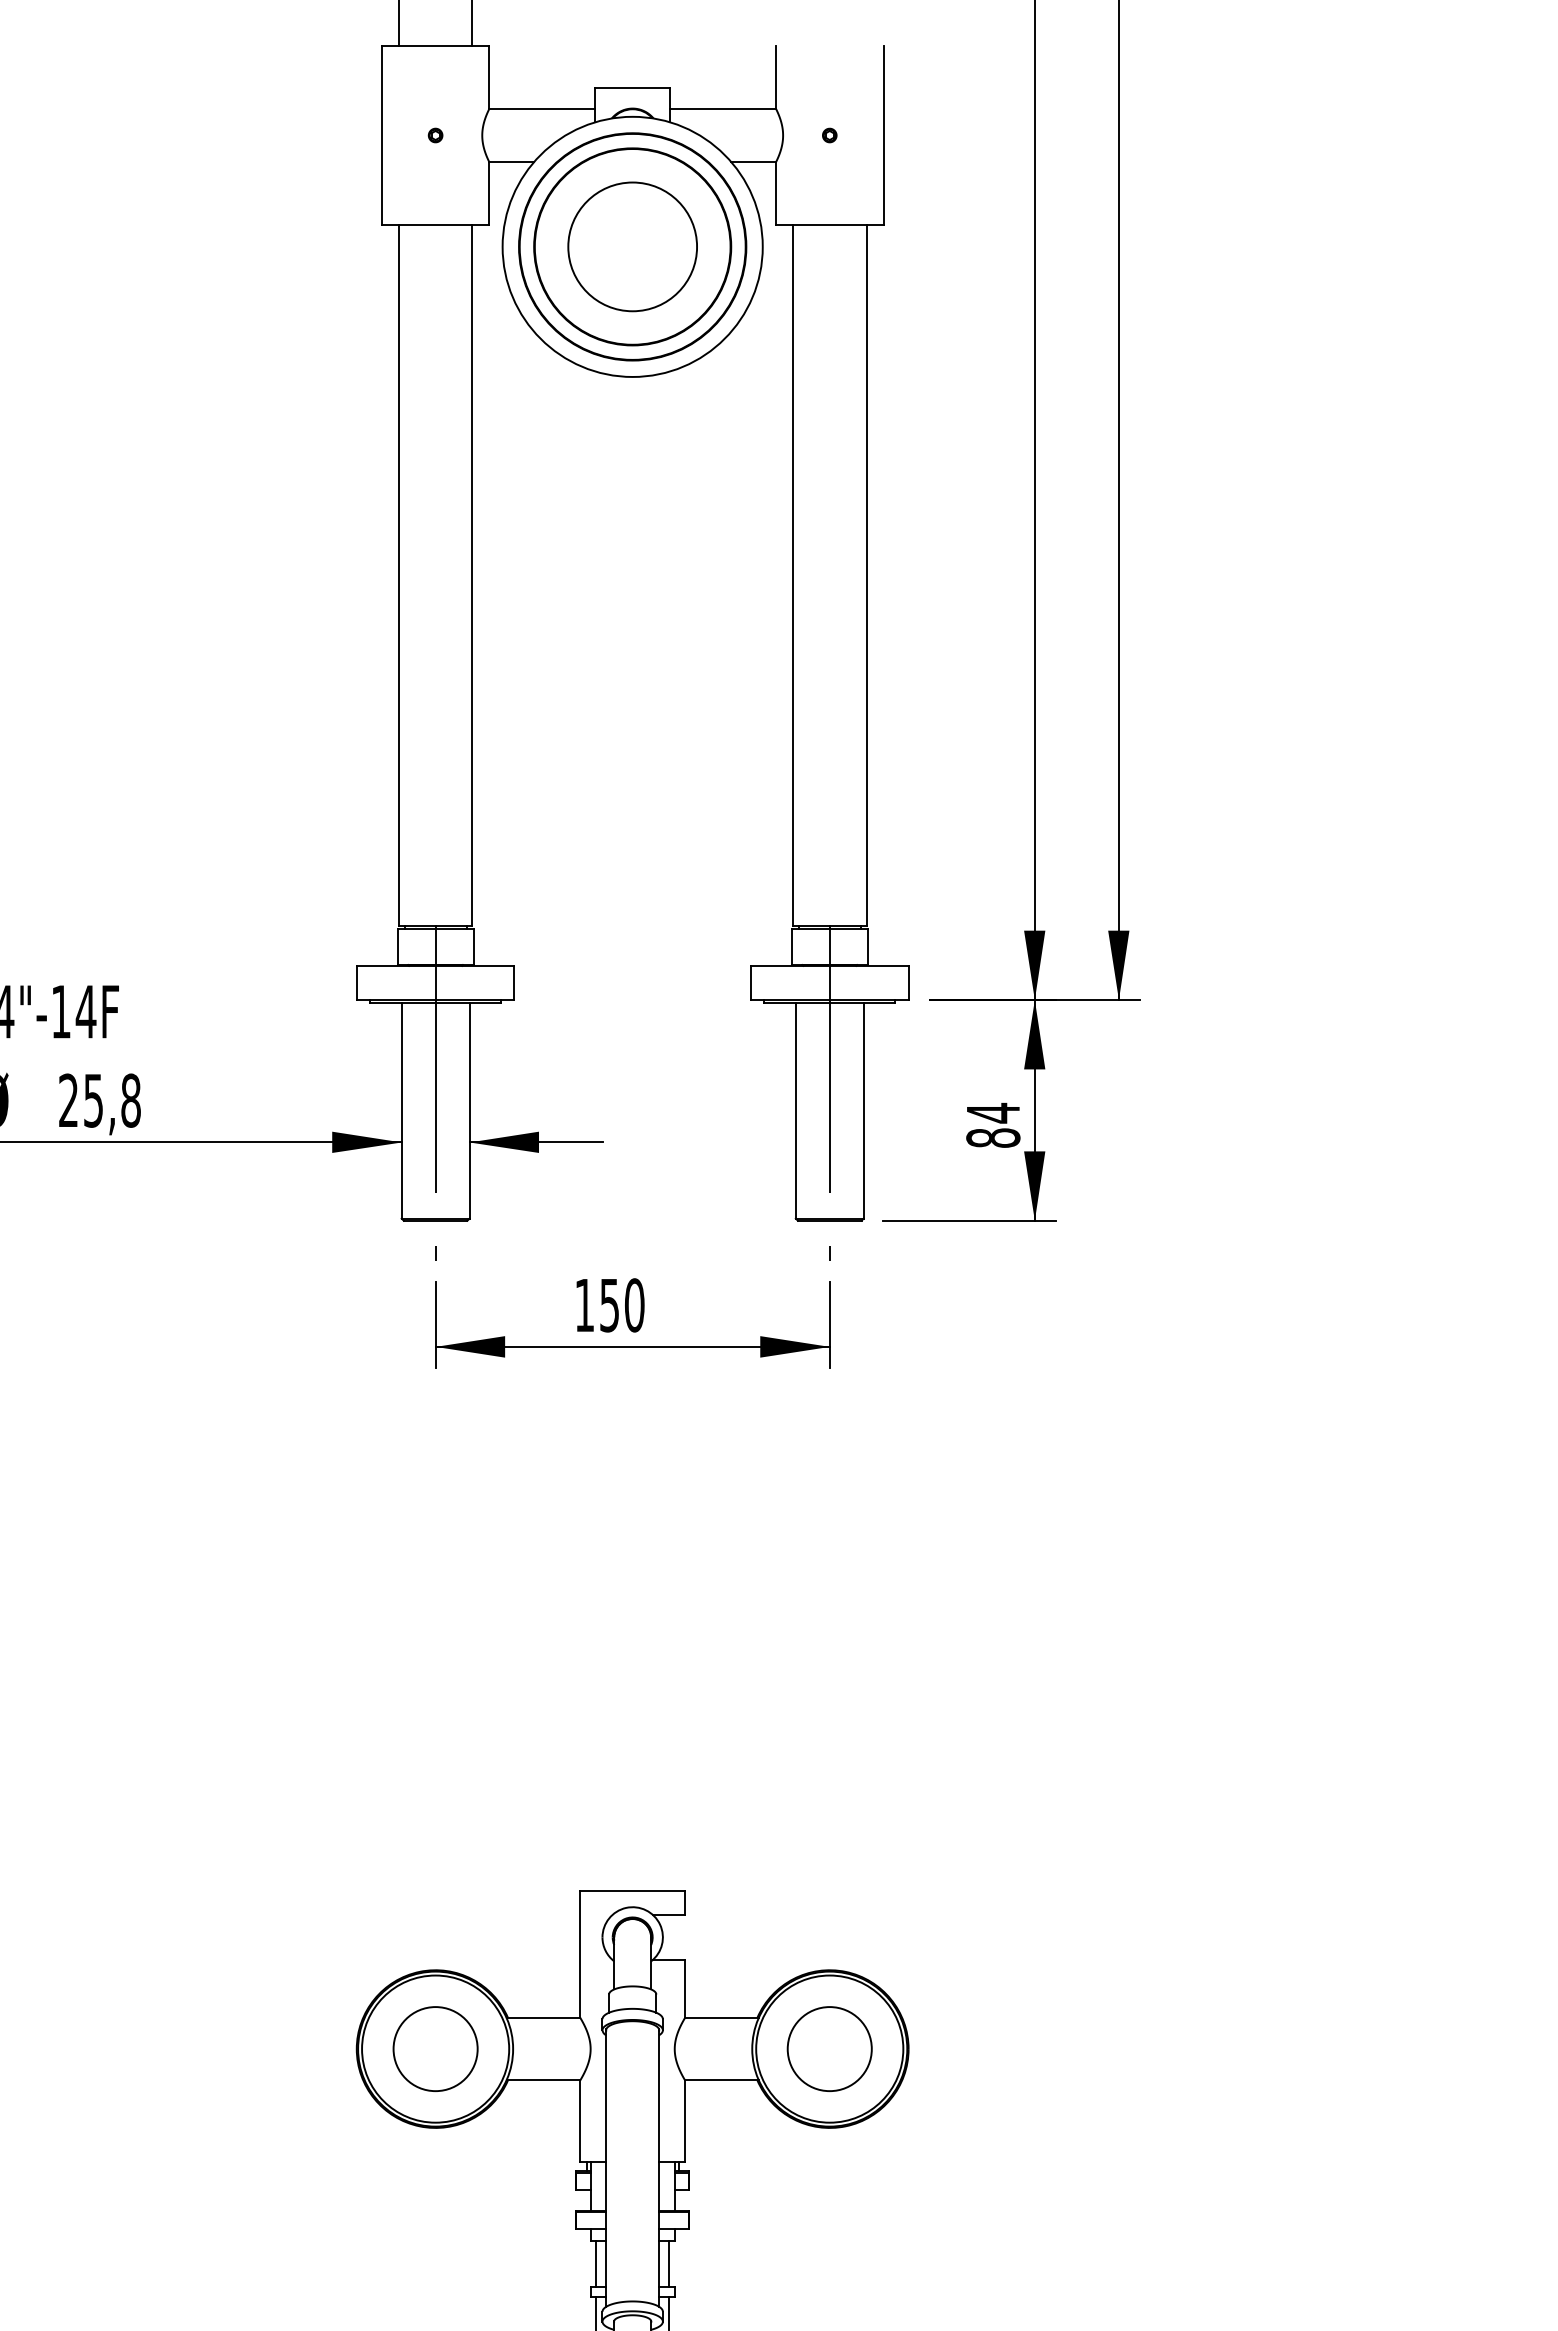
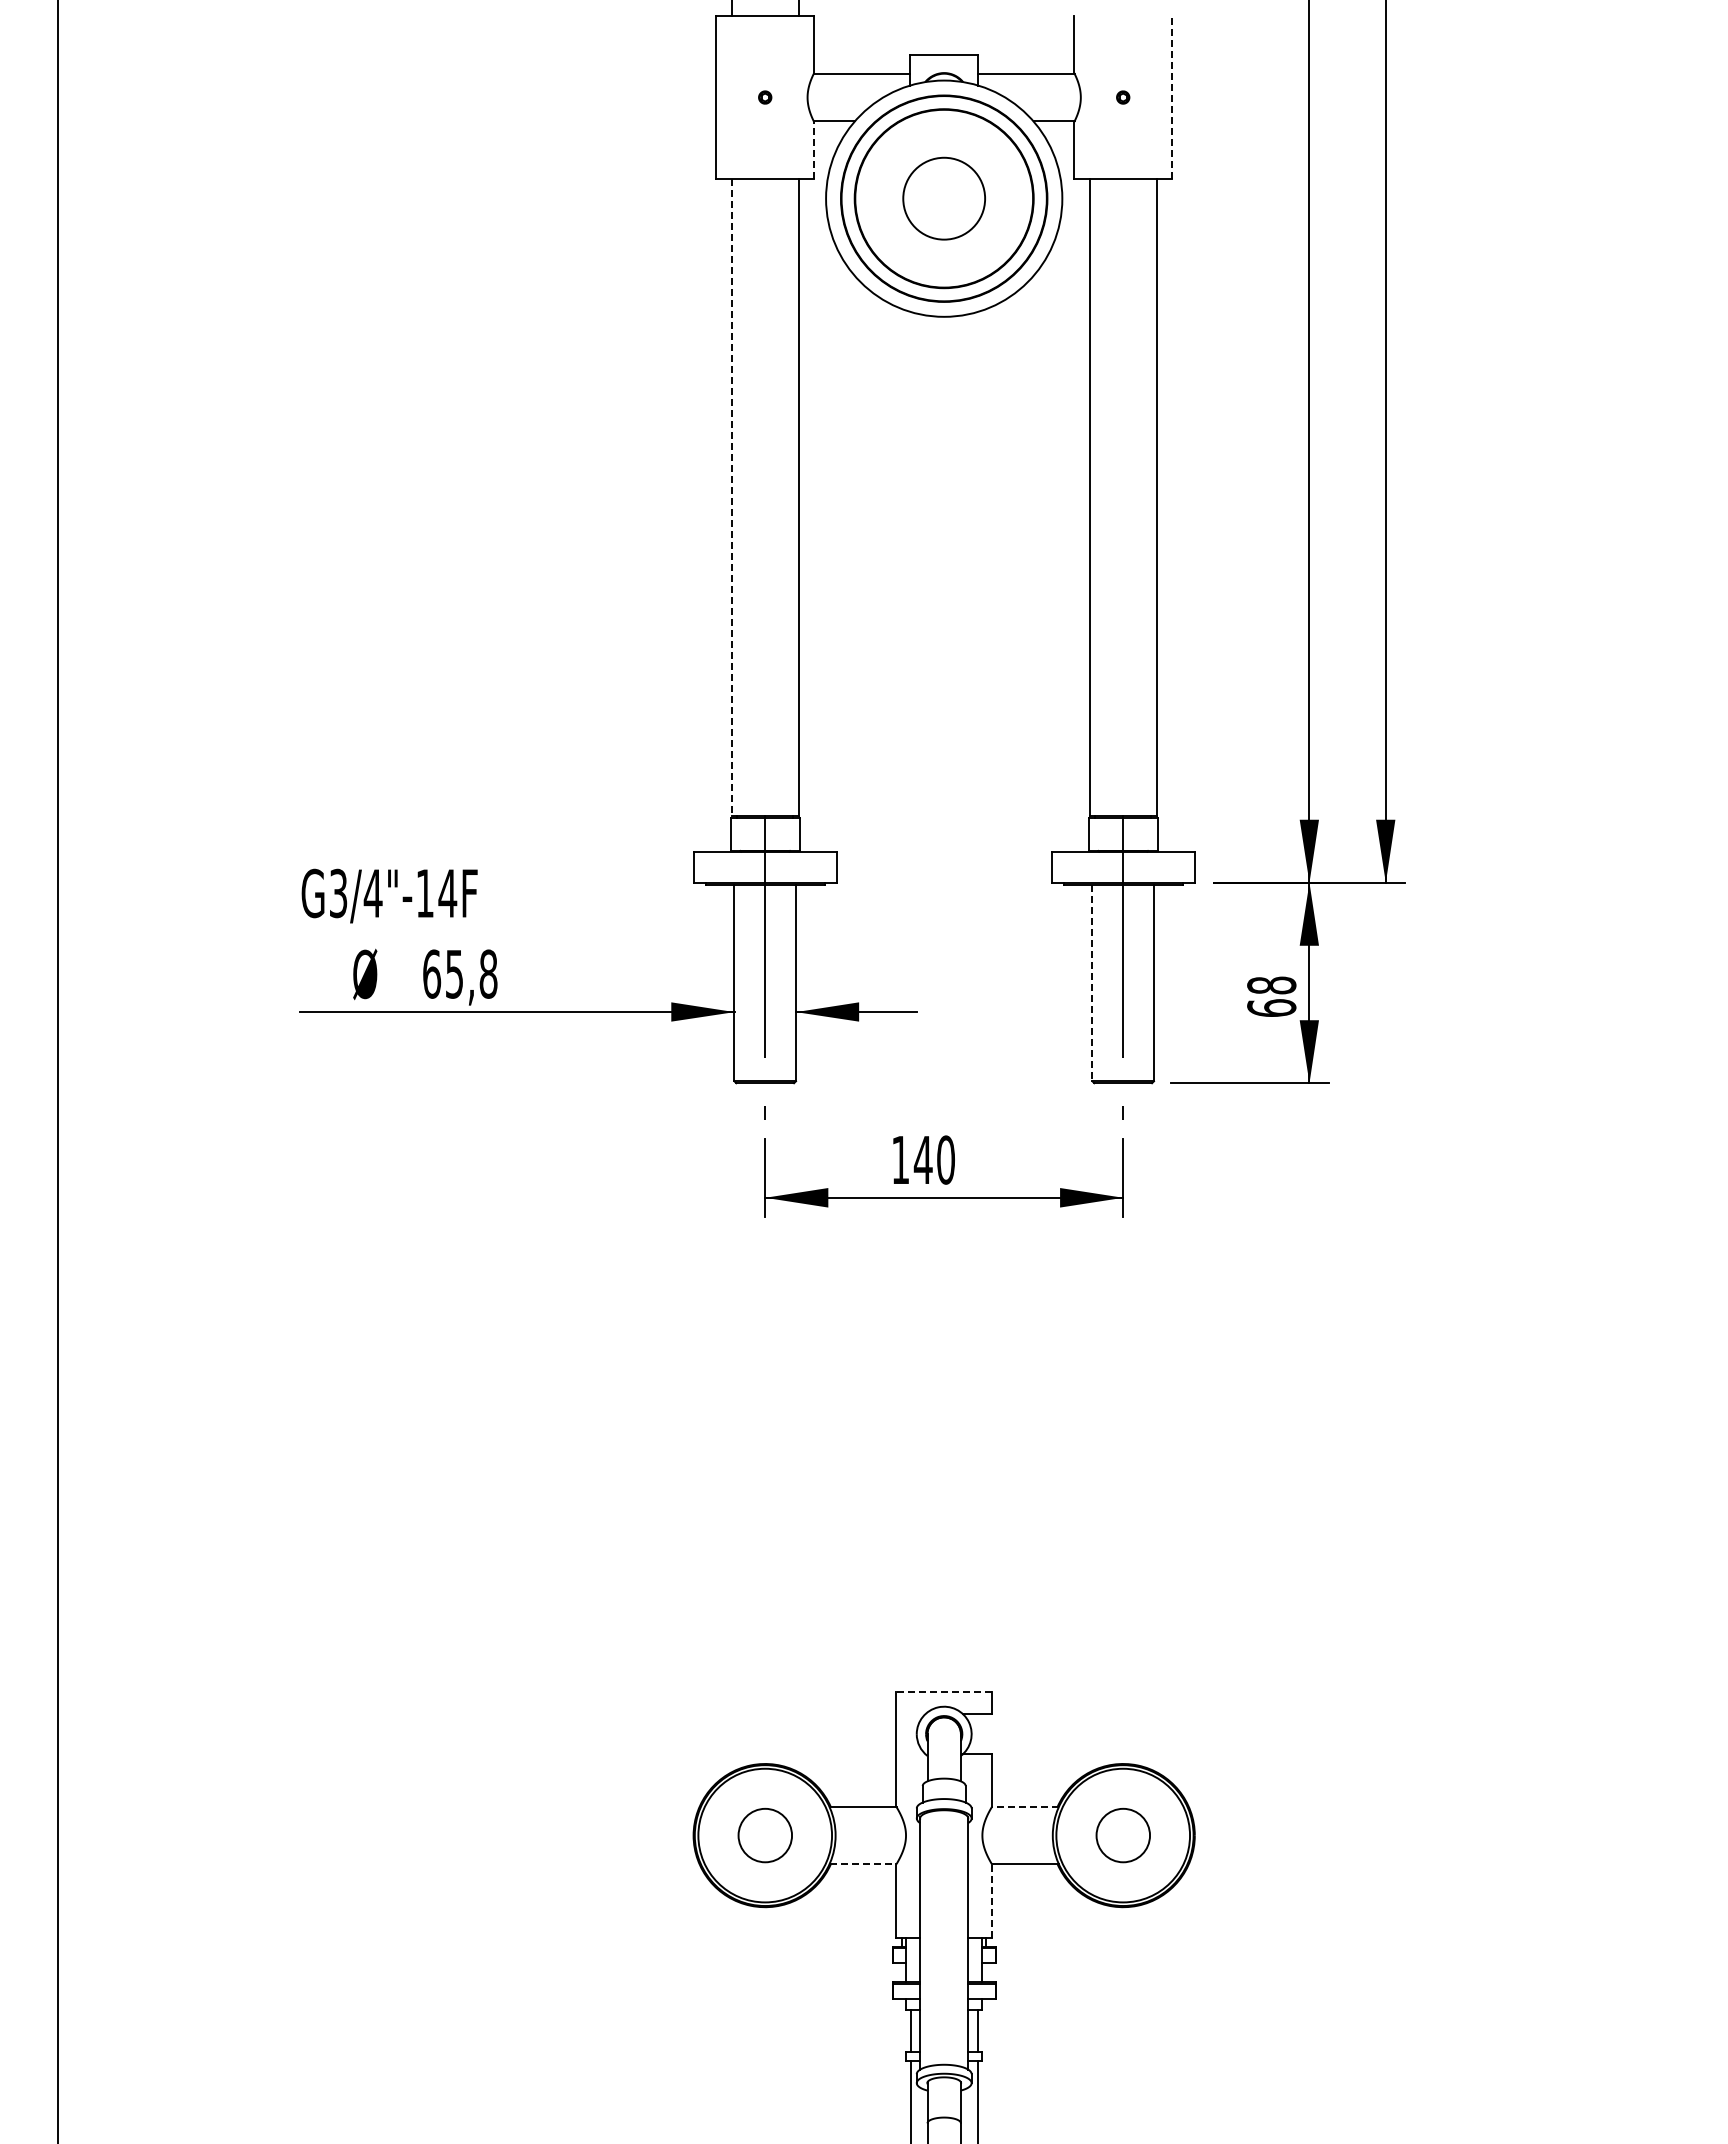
line: (884, 135) -> (1172, 97), solid -> dashed
line: (489, 192) -> (814, 149), solid -> dashed
circle: (631, 246) -> (943, 198), size x0.7
line: (398, 575) -> (731, 497), solid -> dashed
text: (69, 1099) -> (432, 973), 25,8 -> 65,8
line: (795, 1110) -> (1092, 983), solid -> dashed
text: (993, 1125) -> (1271, 996), 84 -> 68
text: (608, 1305) -> (922, 1160), 150 -> 140
line: (633, 1891) -> (944, 1692), solid -> dashed
line: (721, 2018) -> (1024, 1807), solid -> dashed
circle: (435, 2049) -> (765, 1835), size x0.7
circle: (830, 2049) -> (1123, 1835), size x0.7
line: (543, 2079) -> (863, 1863), solid -> dashed
line: (684, 2120) -> (991, 1900), solid -> dashed

